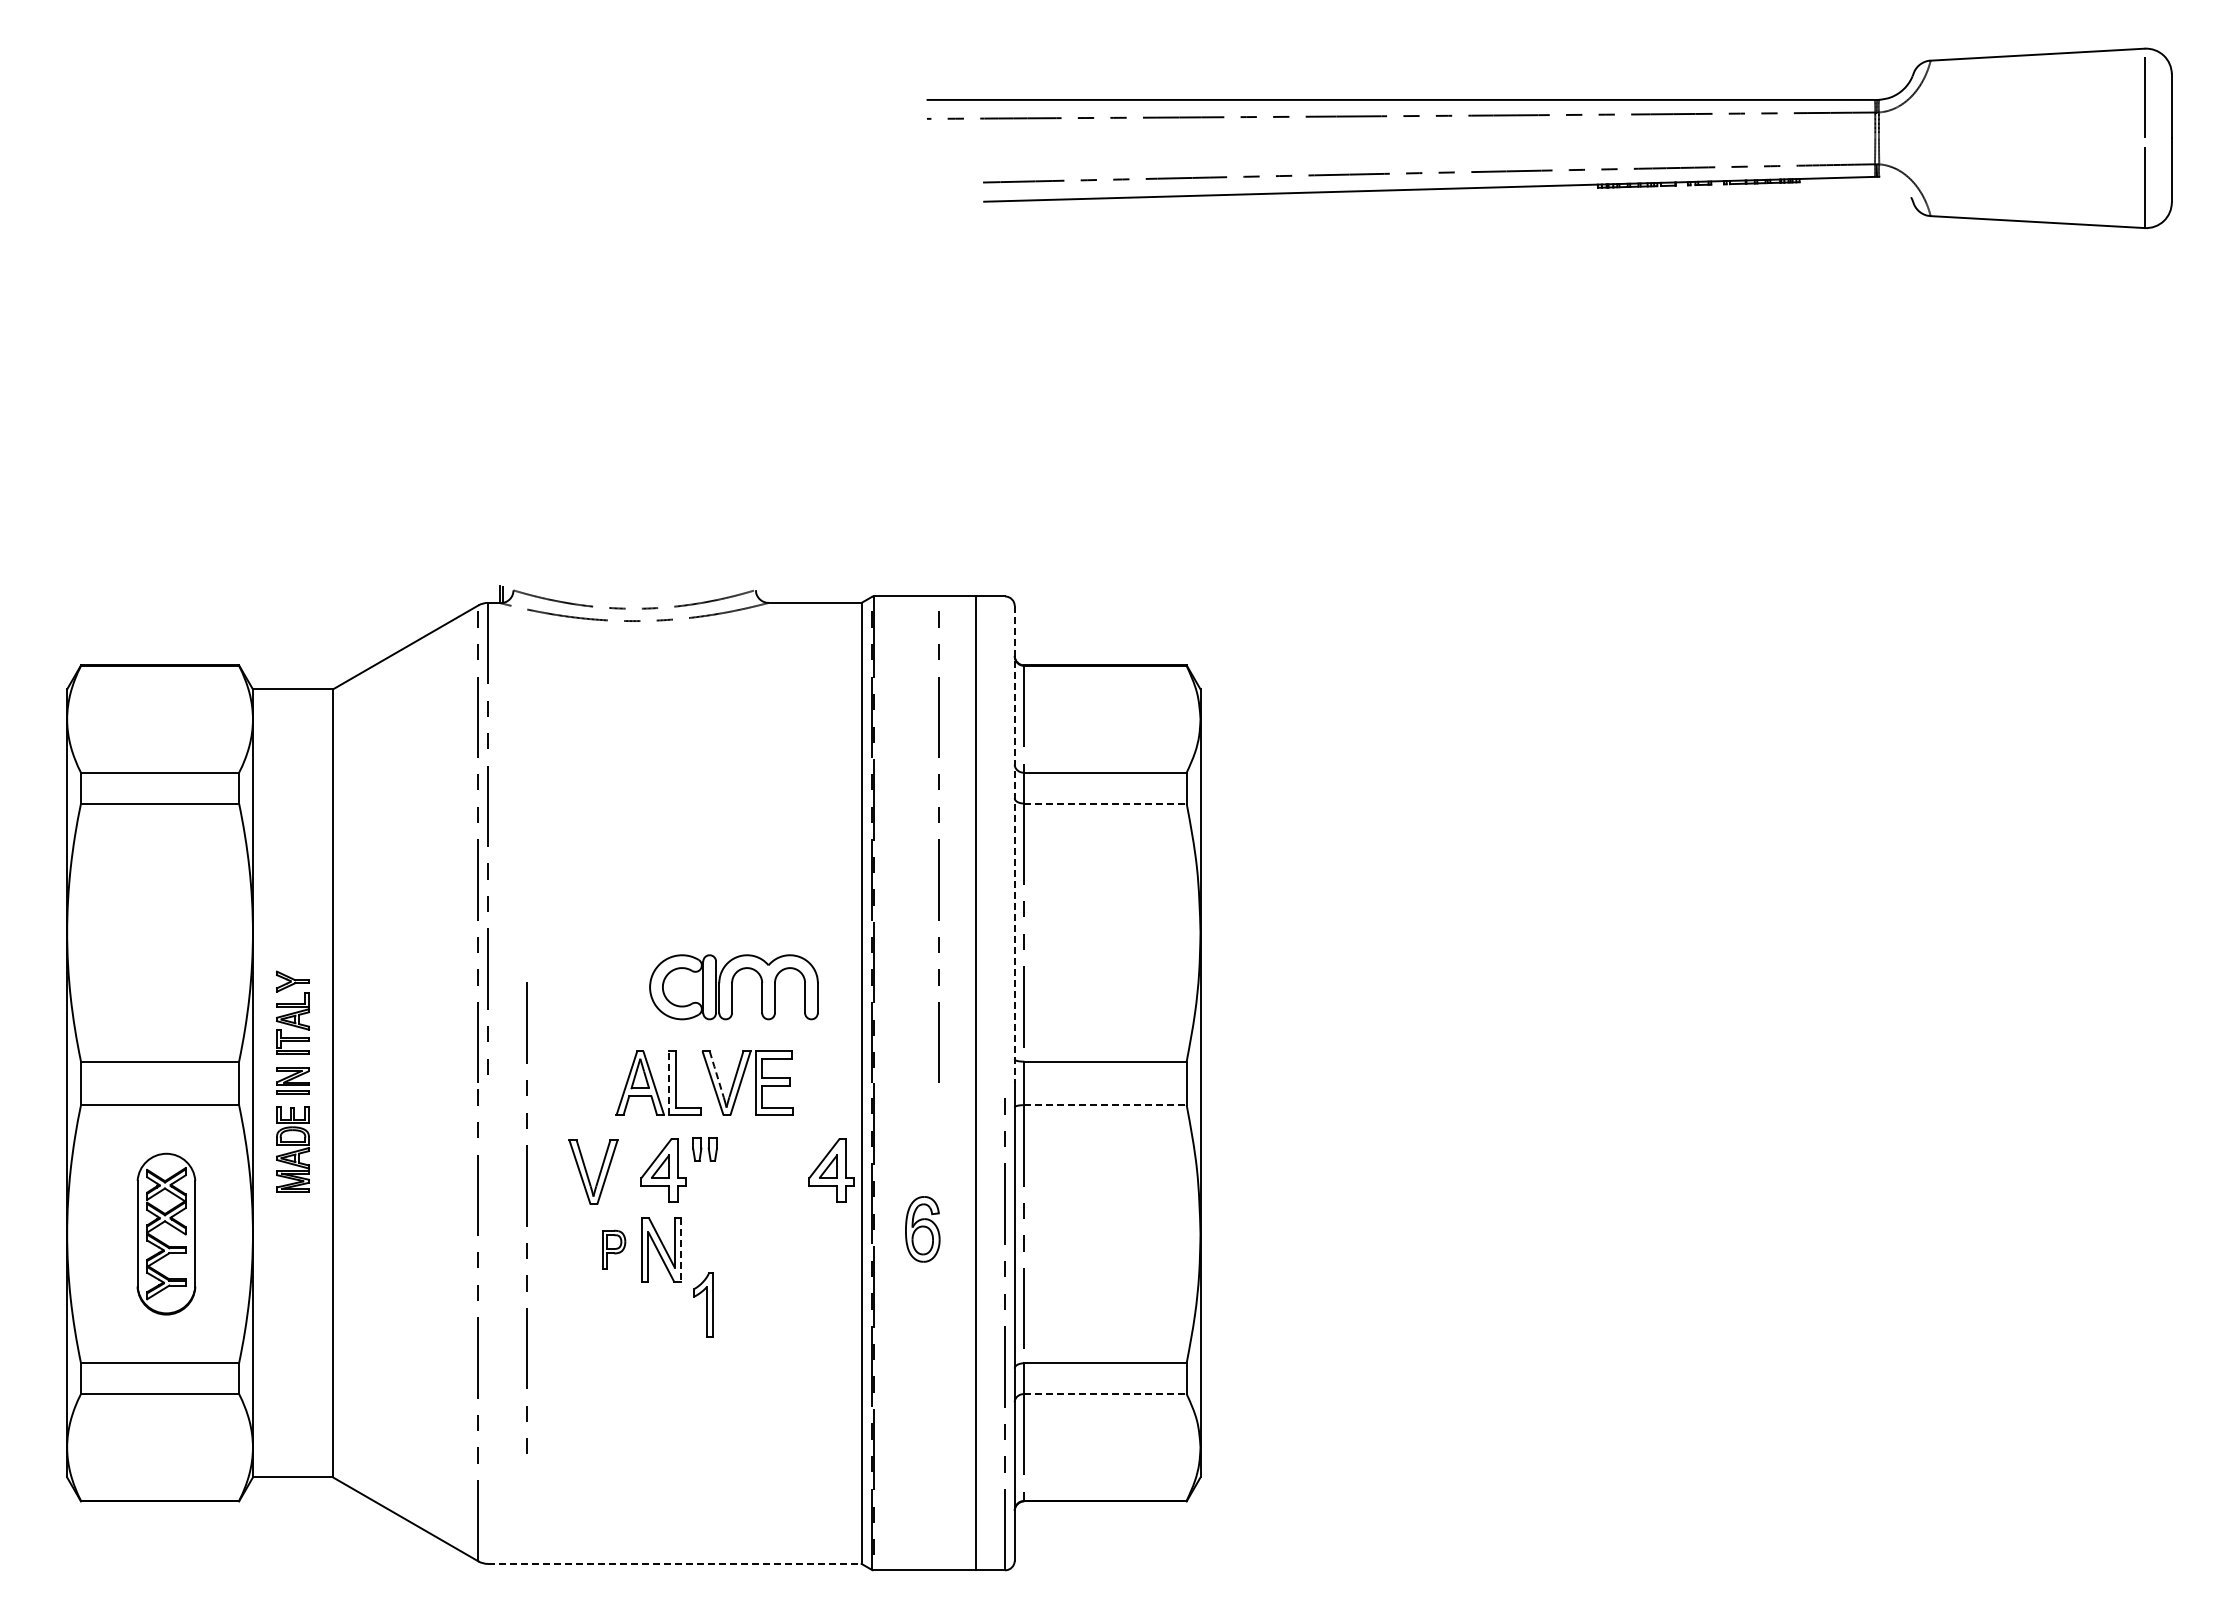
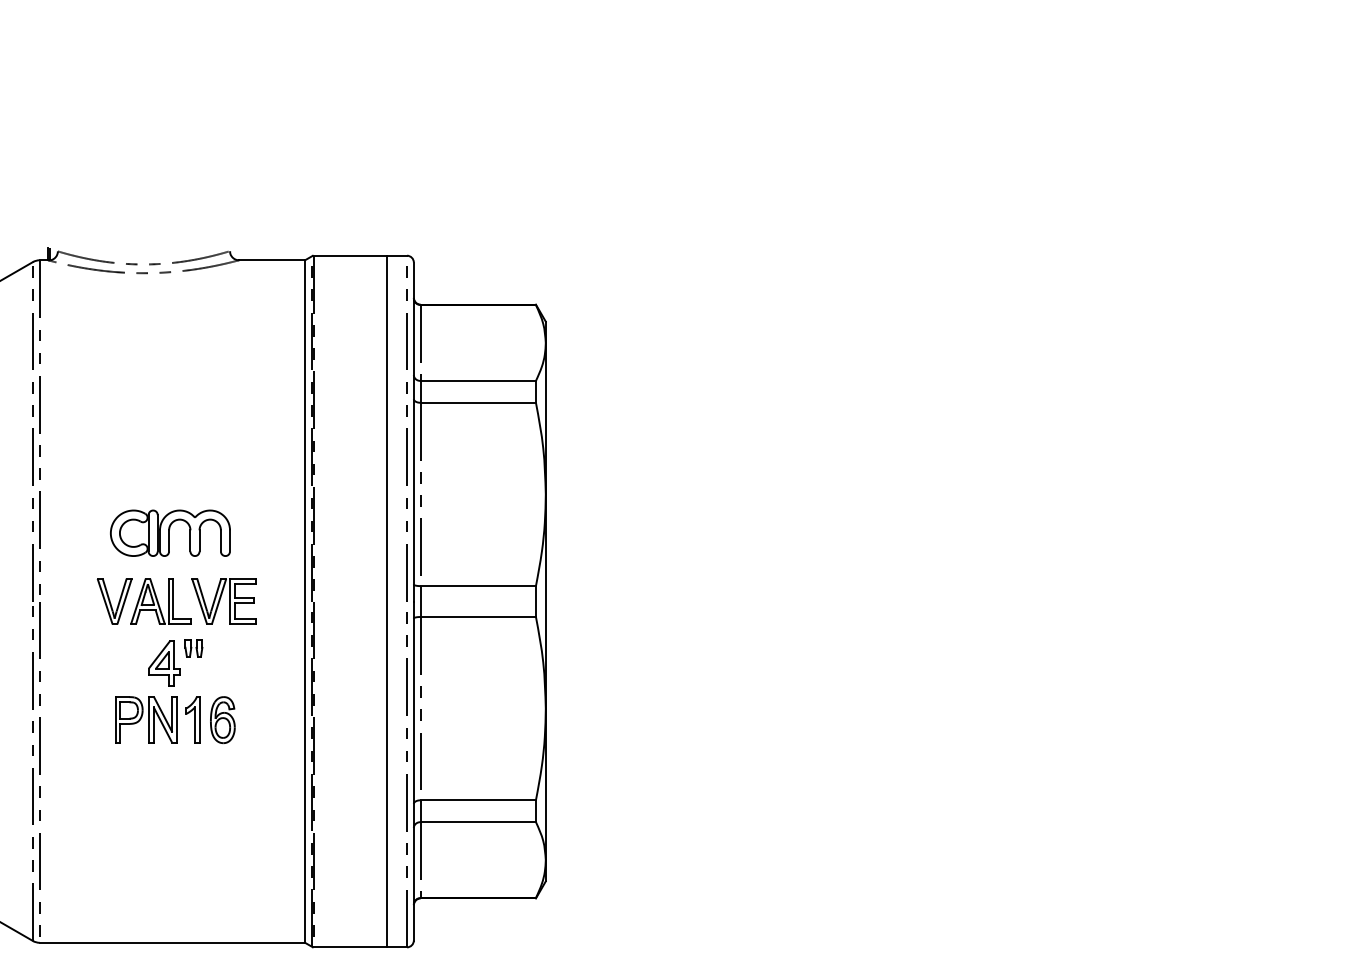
line: (1106, 803) -> (479, 402), dashed -> solid
line: (1014, 844) -> (413, 431), dashed -> solid
line: (938, 846) -> (406, 433), moved
part: (733, 987) -> (170, 533), moved
line: (716, 1074) -> (202, 595), dashed -> solid
line: (669, 1082) -> (168, 600), dashed -> solid
line: (1106, 1105) -> (479, 617), dashed -> solid
part: (831, 1170) -> (283, 663), removed
part: (593, 1171) -> (114, 600), moved
line: (526, 1217) -> (39, 768), moved
part: (922, 1229) -> (222, 720), moved
part: (613, 1249) -> (128, 719), size x1.67
line: (681, 1250) -> (177, 720), dashed -> solid
part: (703, 1304) -> (192, 719), moved
line: (1106, 1393) -> (479, 821), dashed -> solid
line: (674, 1563) -> (172, 942), dashed -> solid

